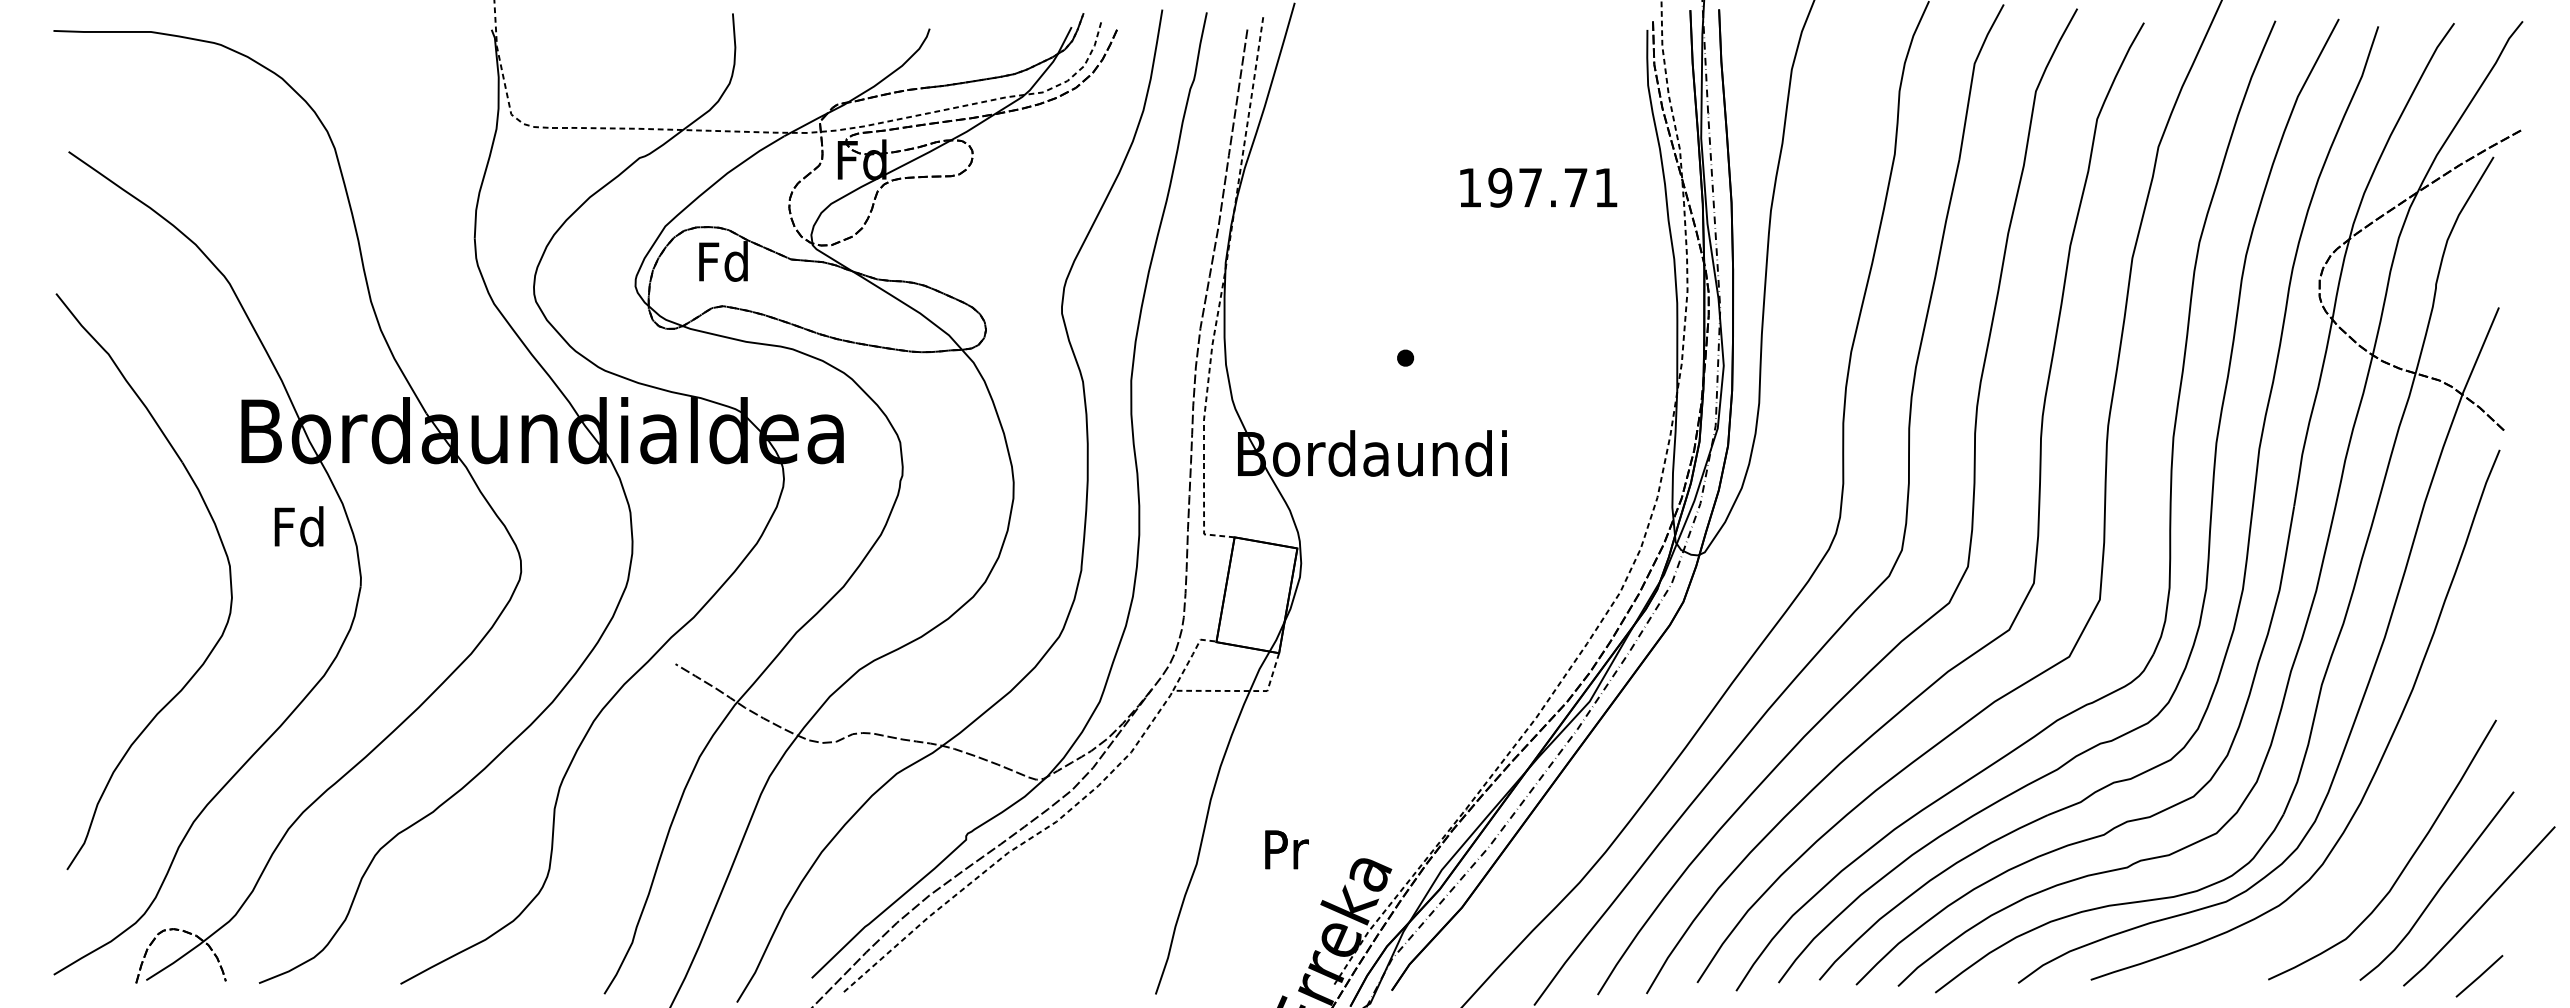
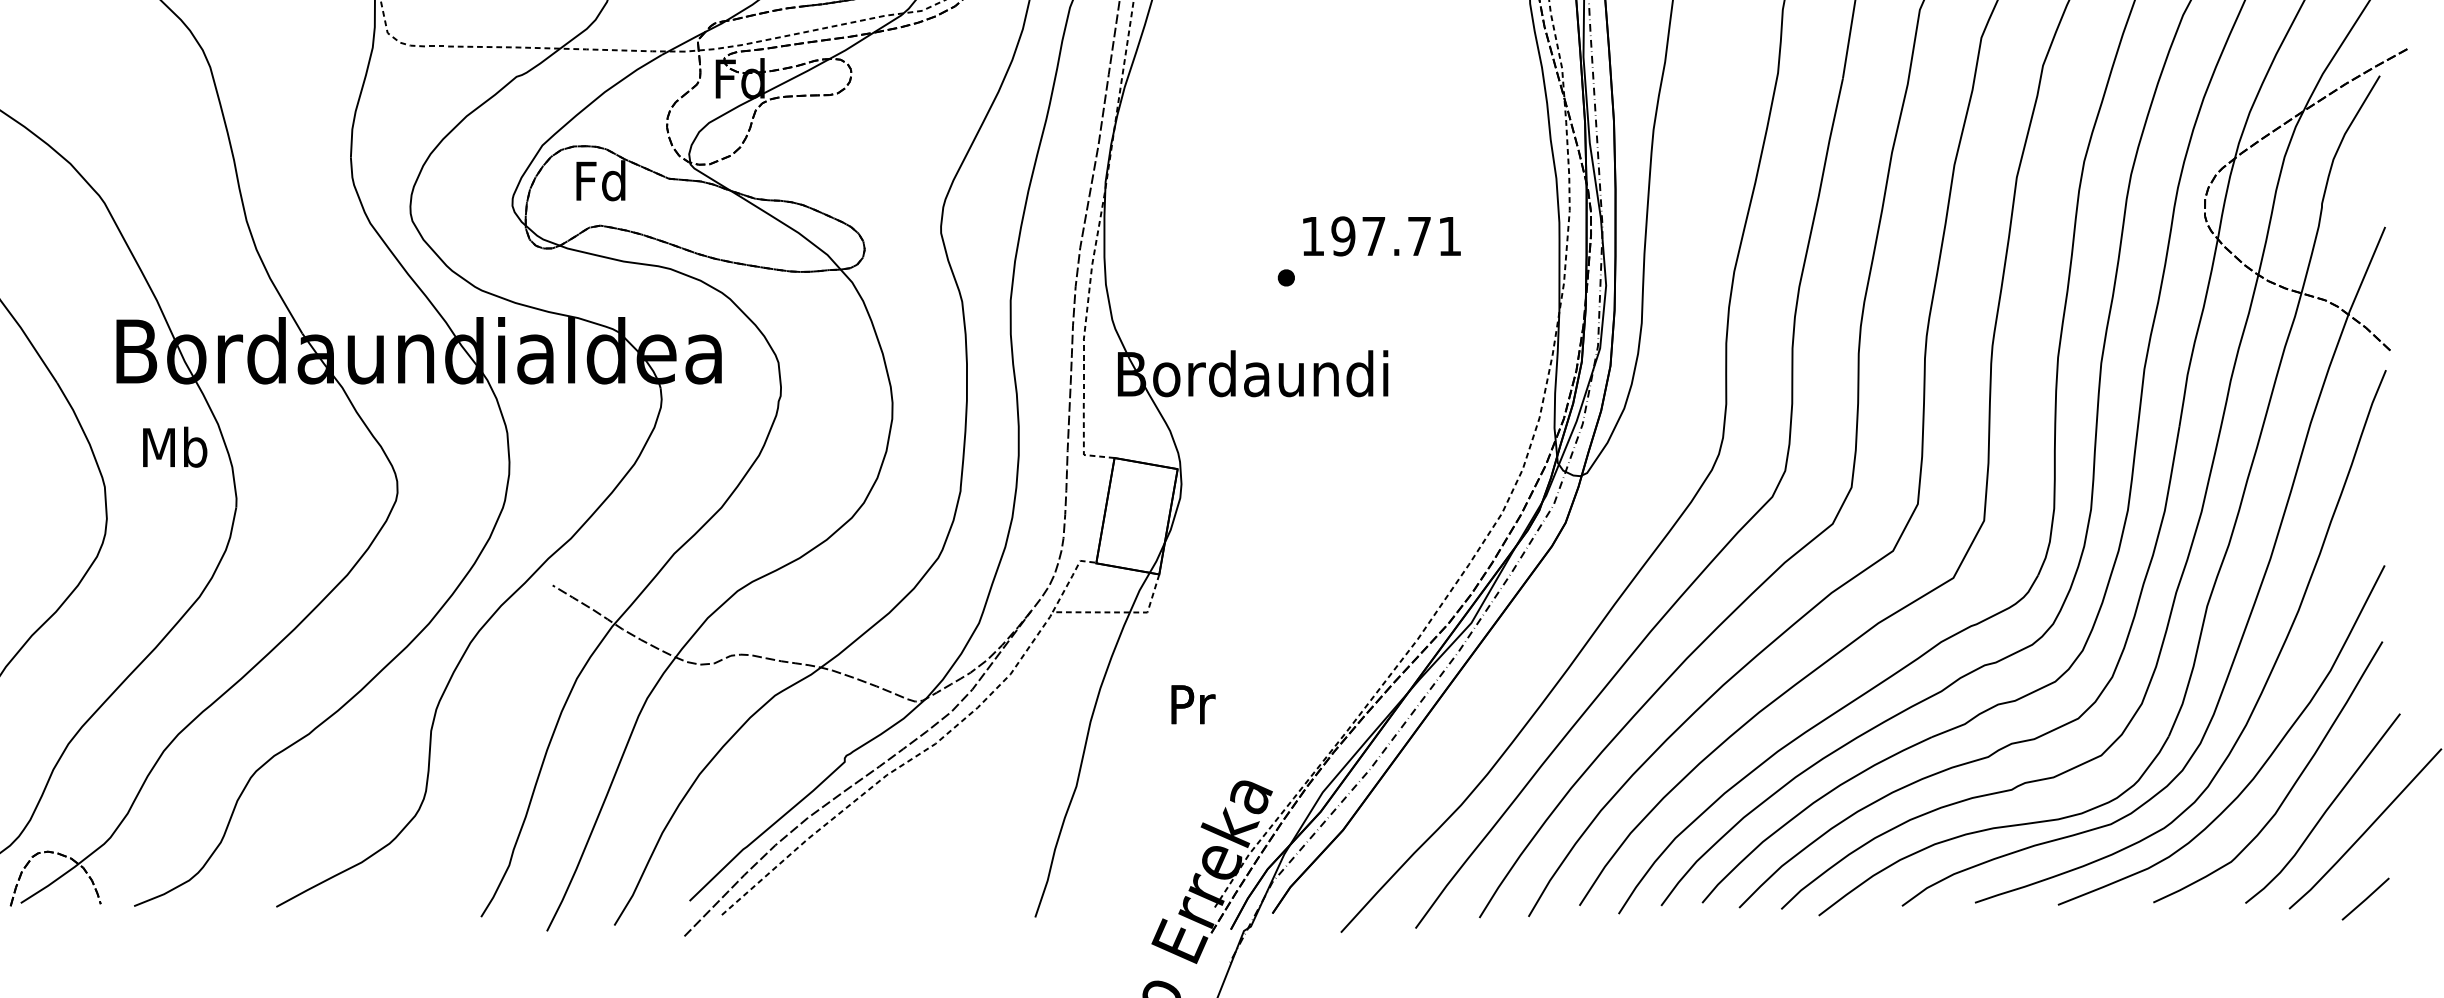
text: (1538, 187) -> (1381, 236), moved
text: (299, 526) -> (174, 447), Fd -> Mb
curve: (2377, 841) -> (2263, 763), added
text: (1286, 849) -> (1192, 704), moved

